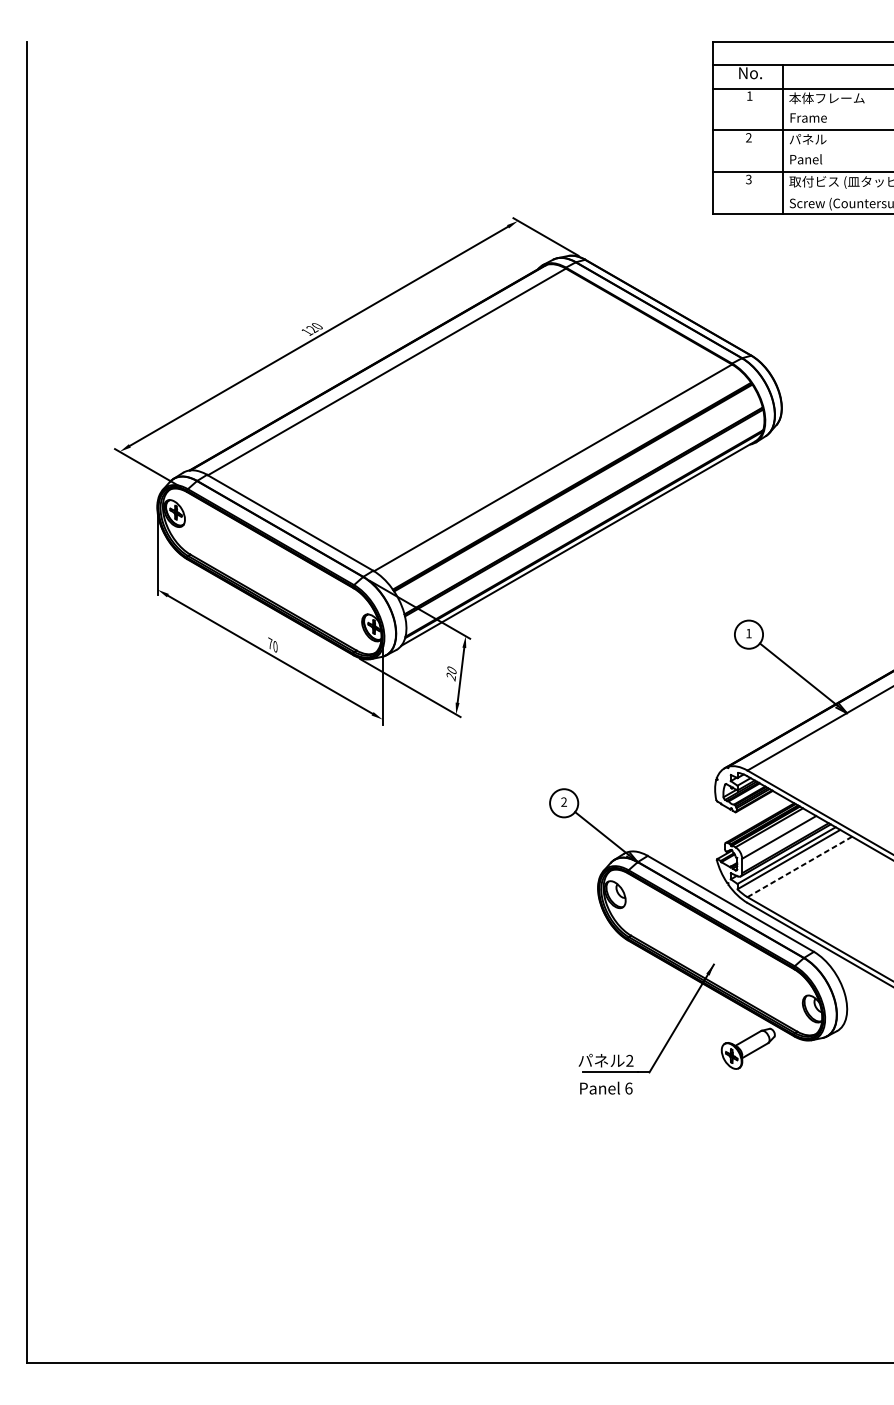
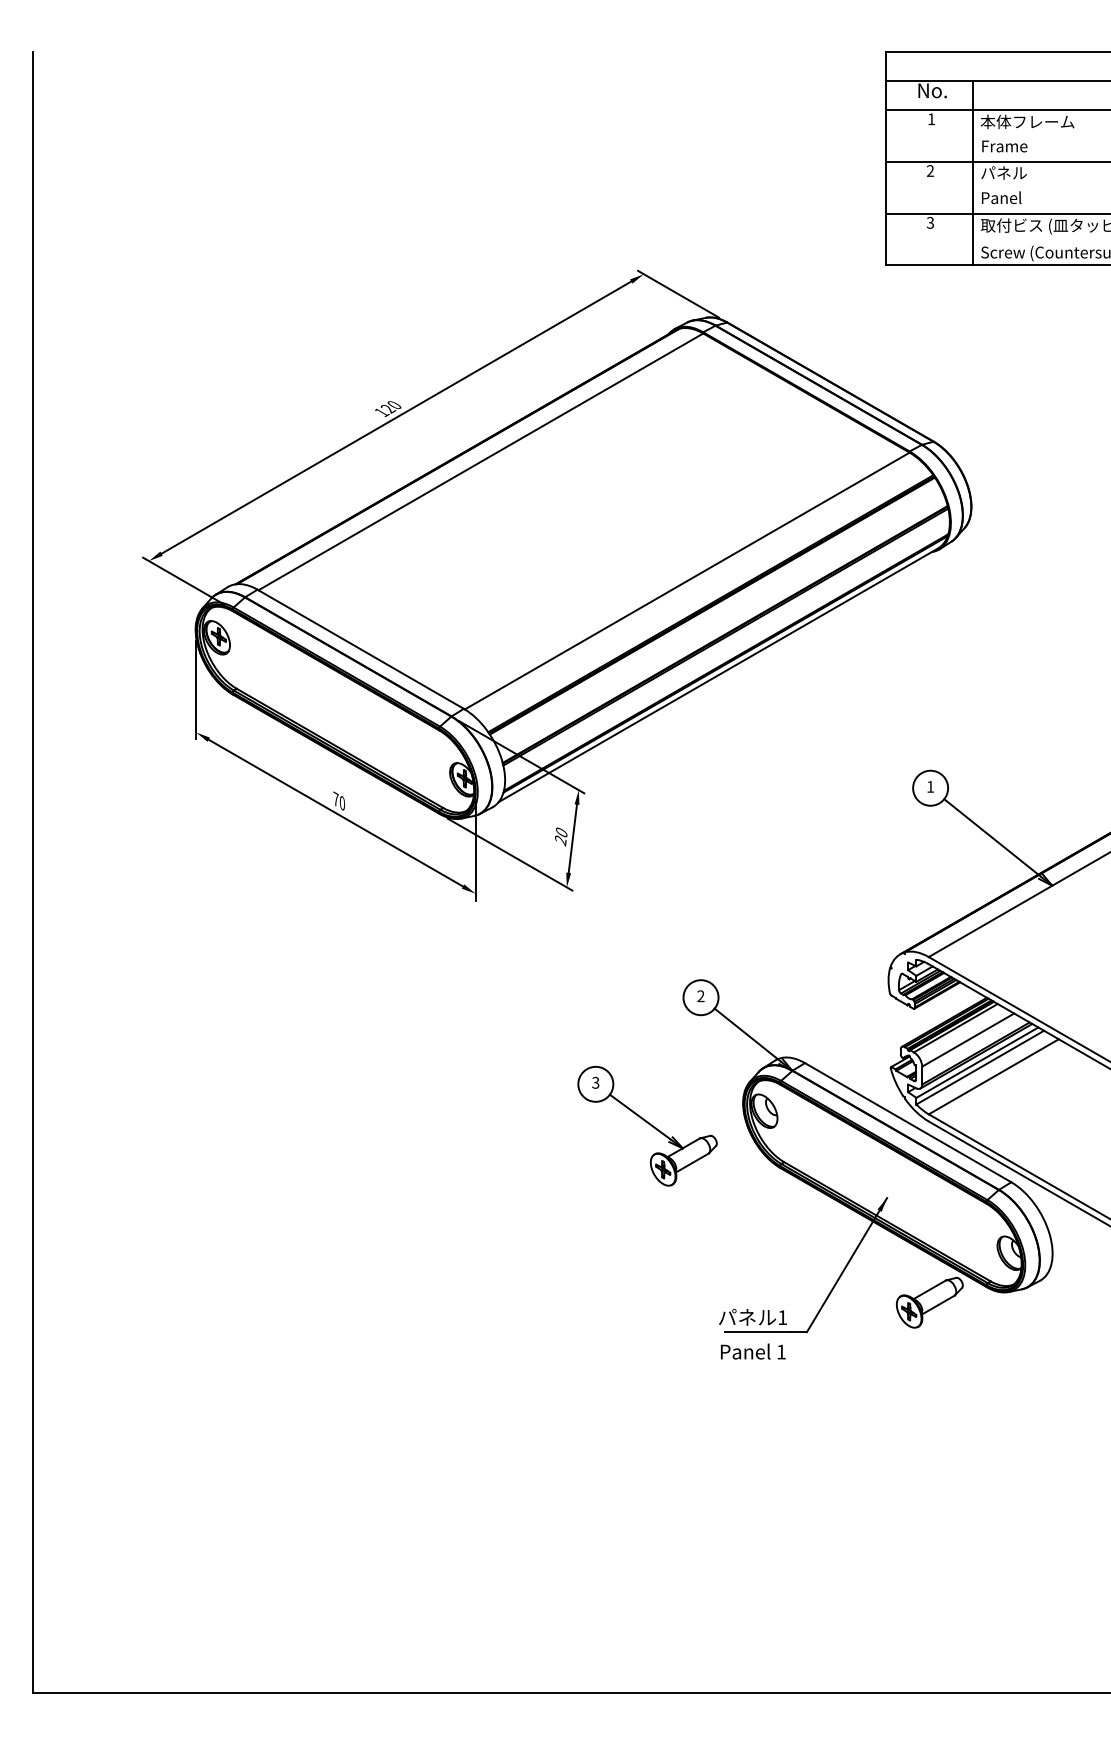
line: (799, 867) -> (993, 1077), dashed -> solid
part: (521, 906) -> (647, 1125), added
text: (629, 1060) -> (782, 1317), 2 -> 1
text: (628, 1088) -> (781, 1351), 6 -> 1

